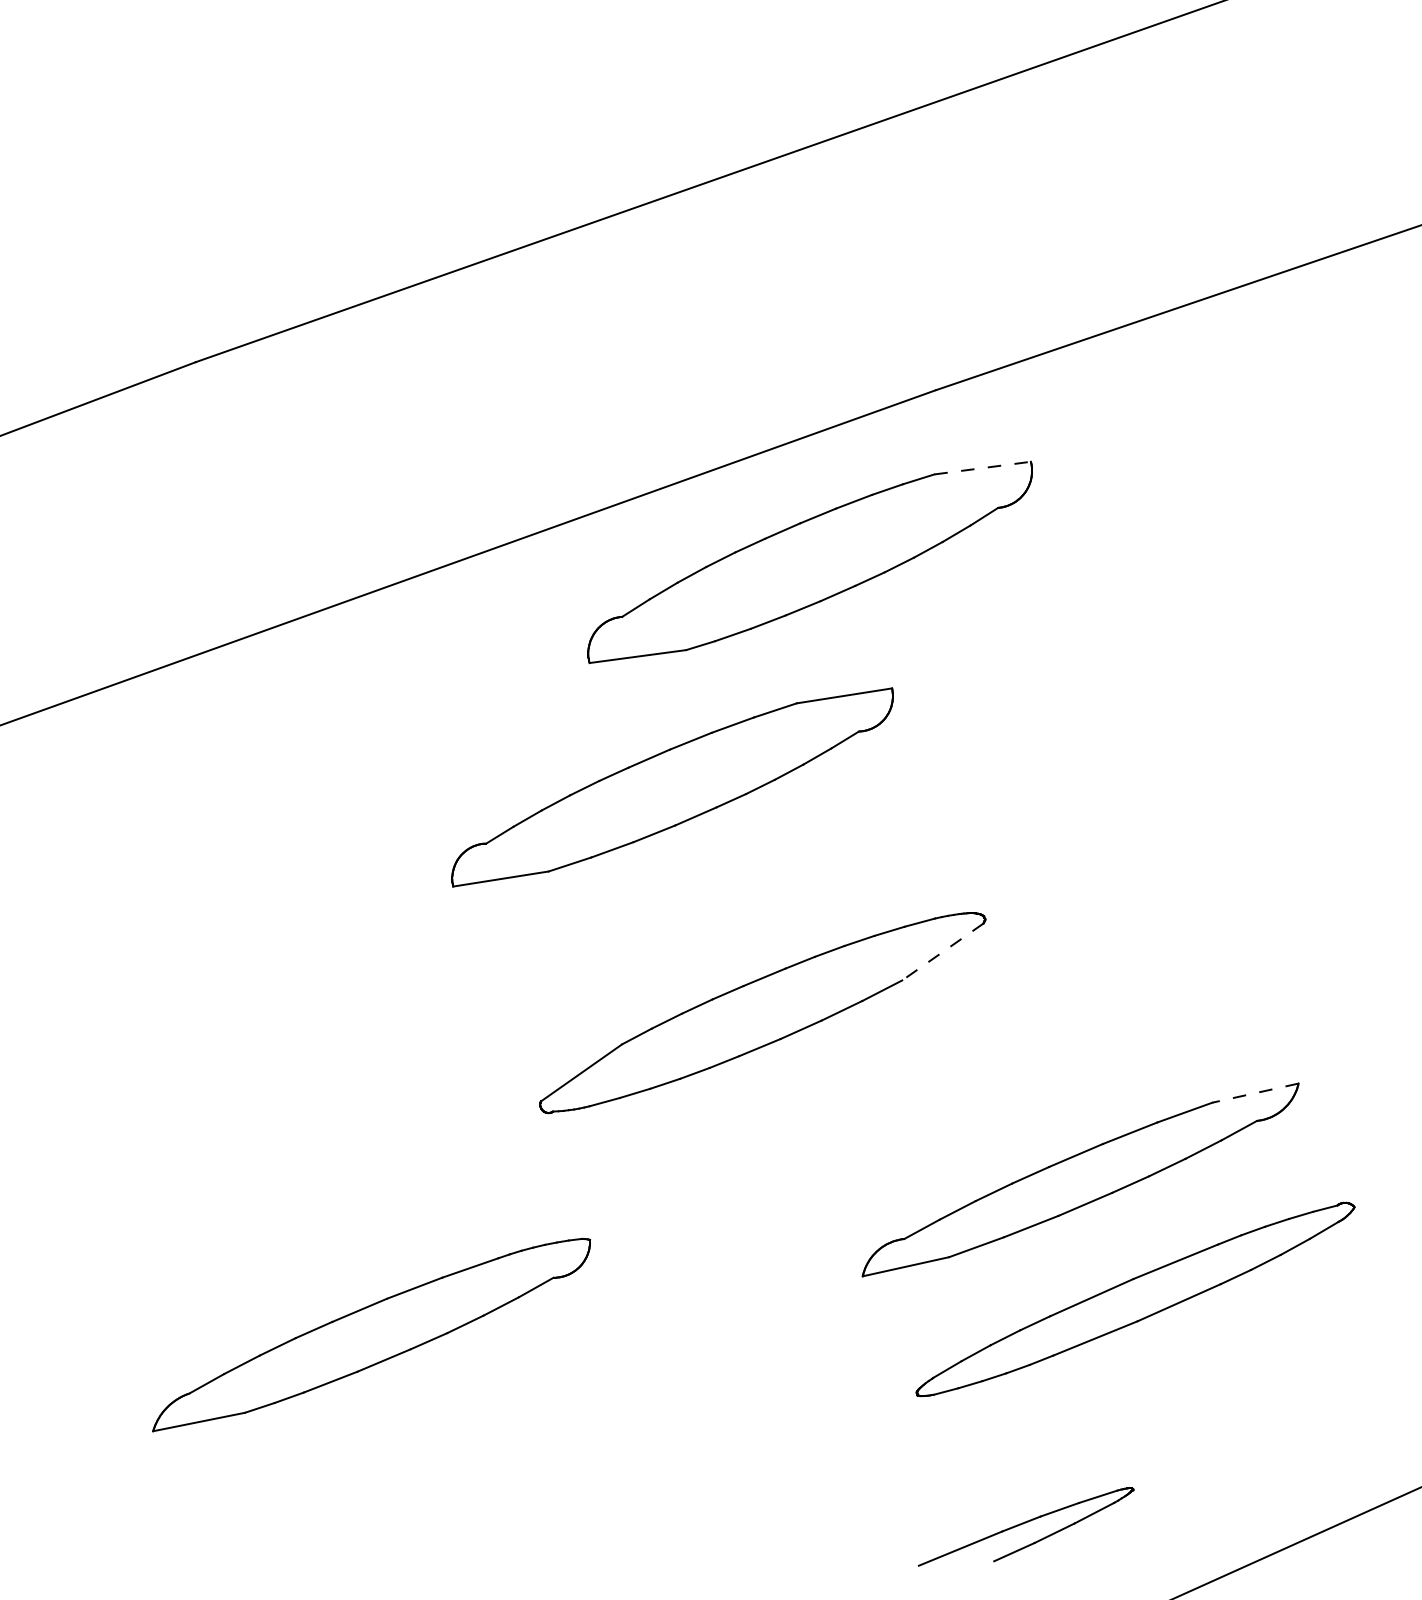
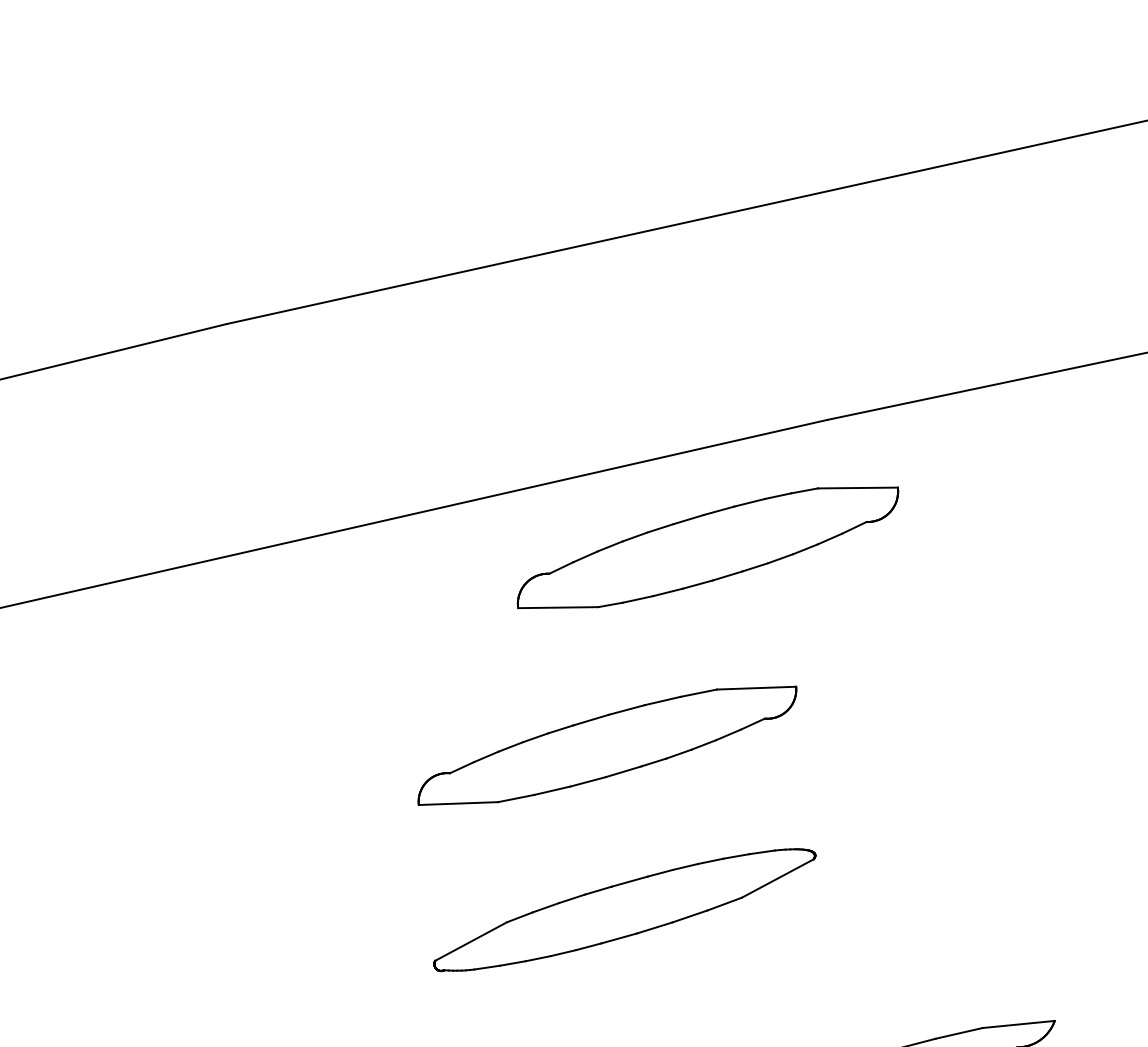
line: (982, 468) -> (857, 488), dashed -> solid
part: (672, 787) -> (607, 745), moved
line: (942, 951) -> (777, 878), dashed -> solid
line: (1255, 1093) -> (1018, 1024), dashed -> solid

